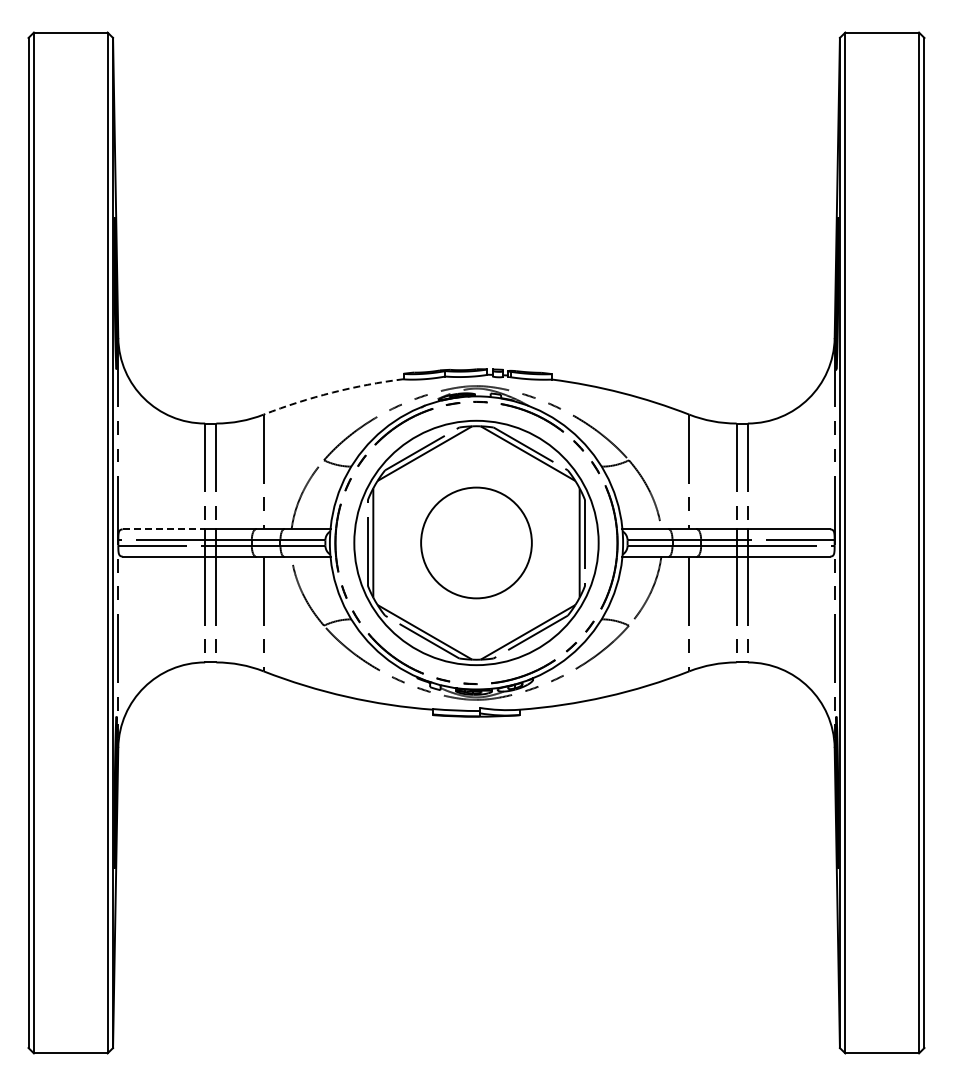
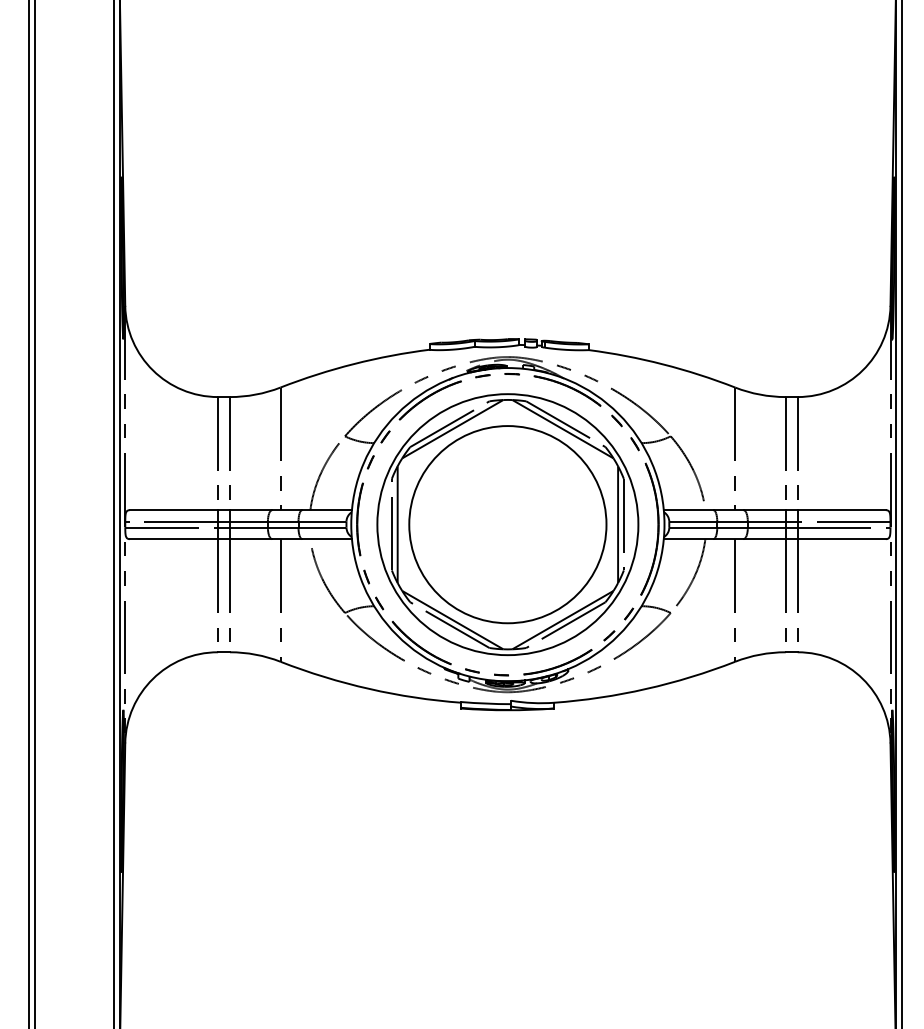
arc: (332, 392) -> (354, 363), dashed -> solid
line: (164, 529) -> (174, 510), dashed -> solid
circle: (476, 542) -> (507, 524), size x1.67

